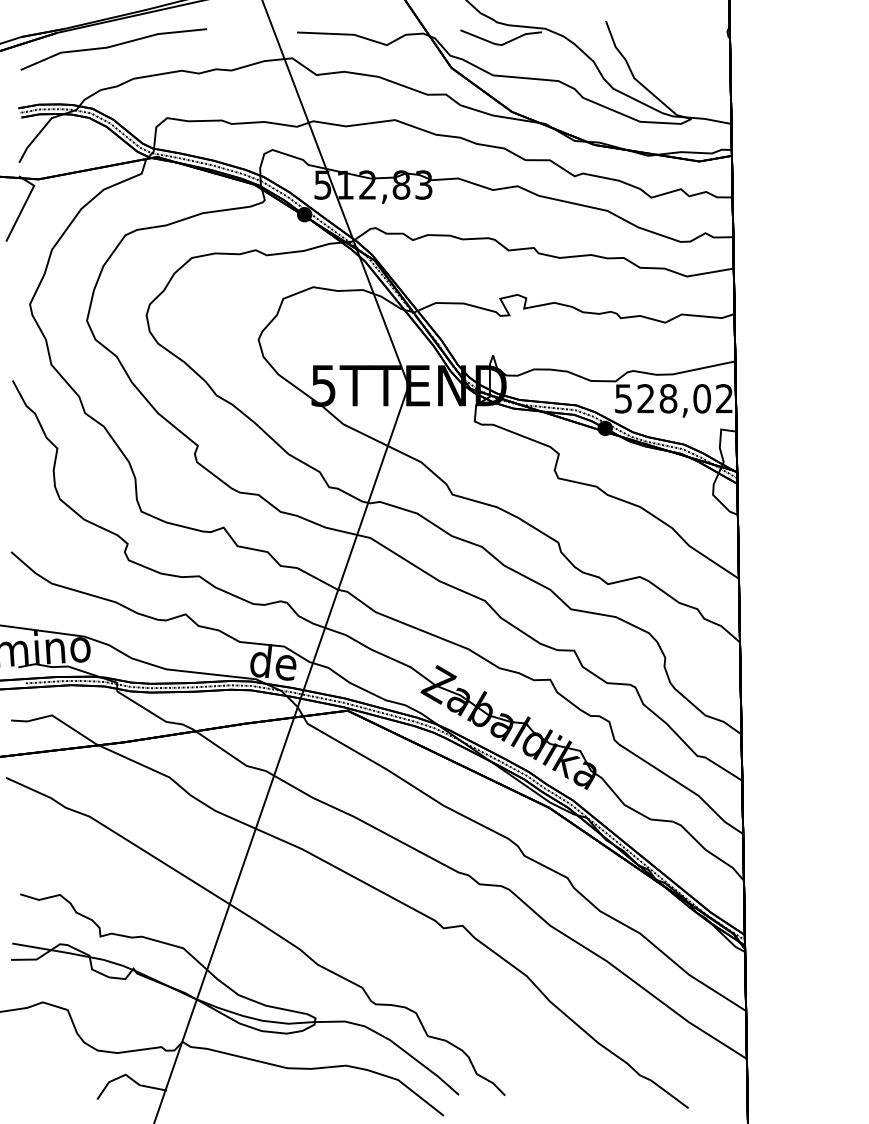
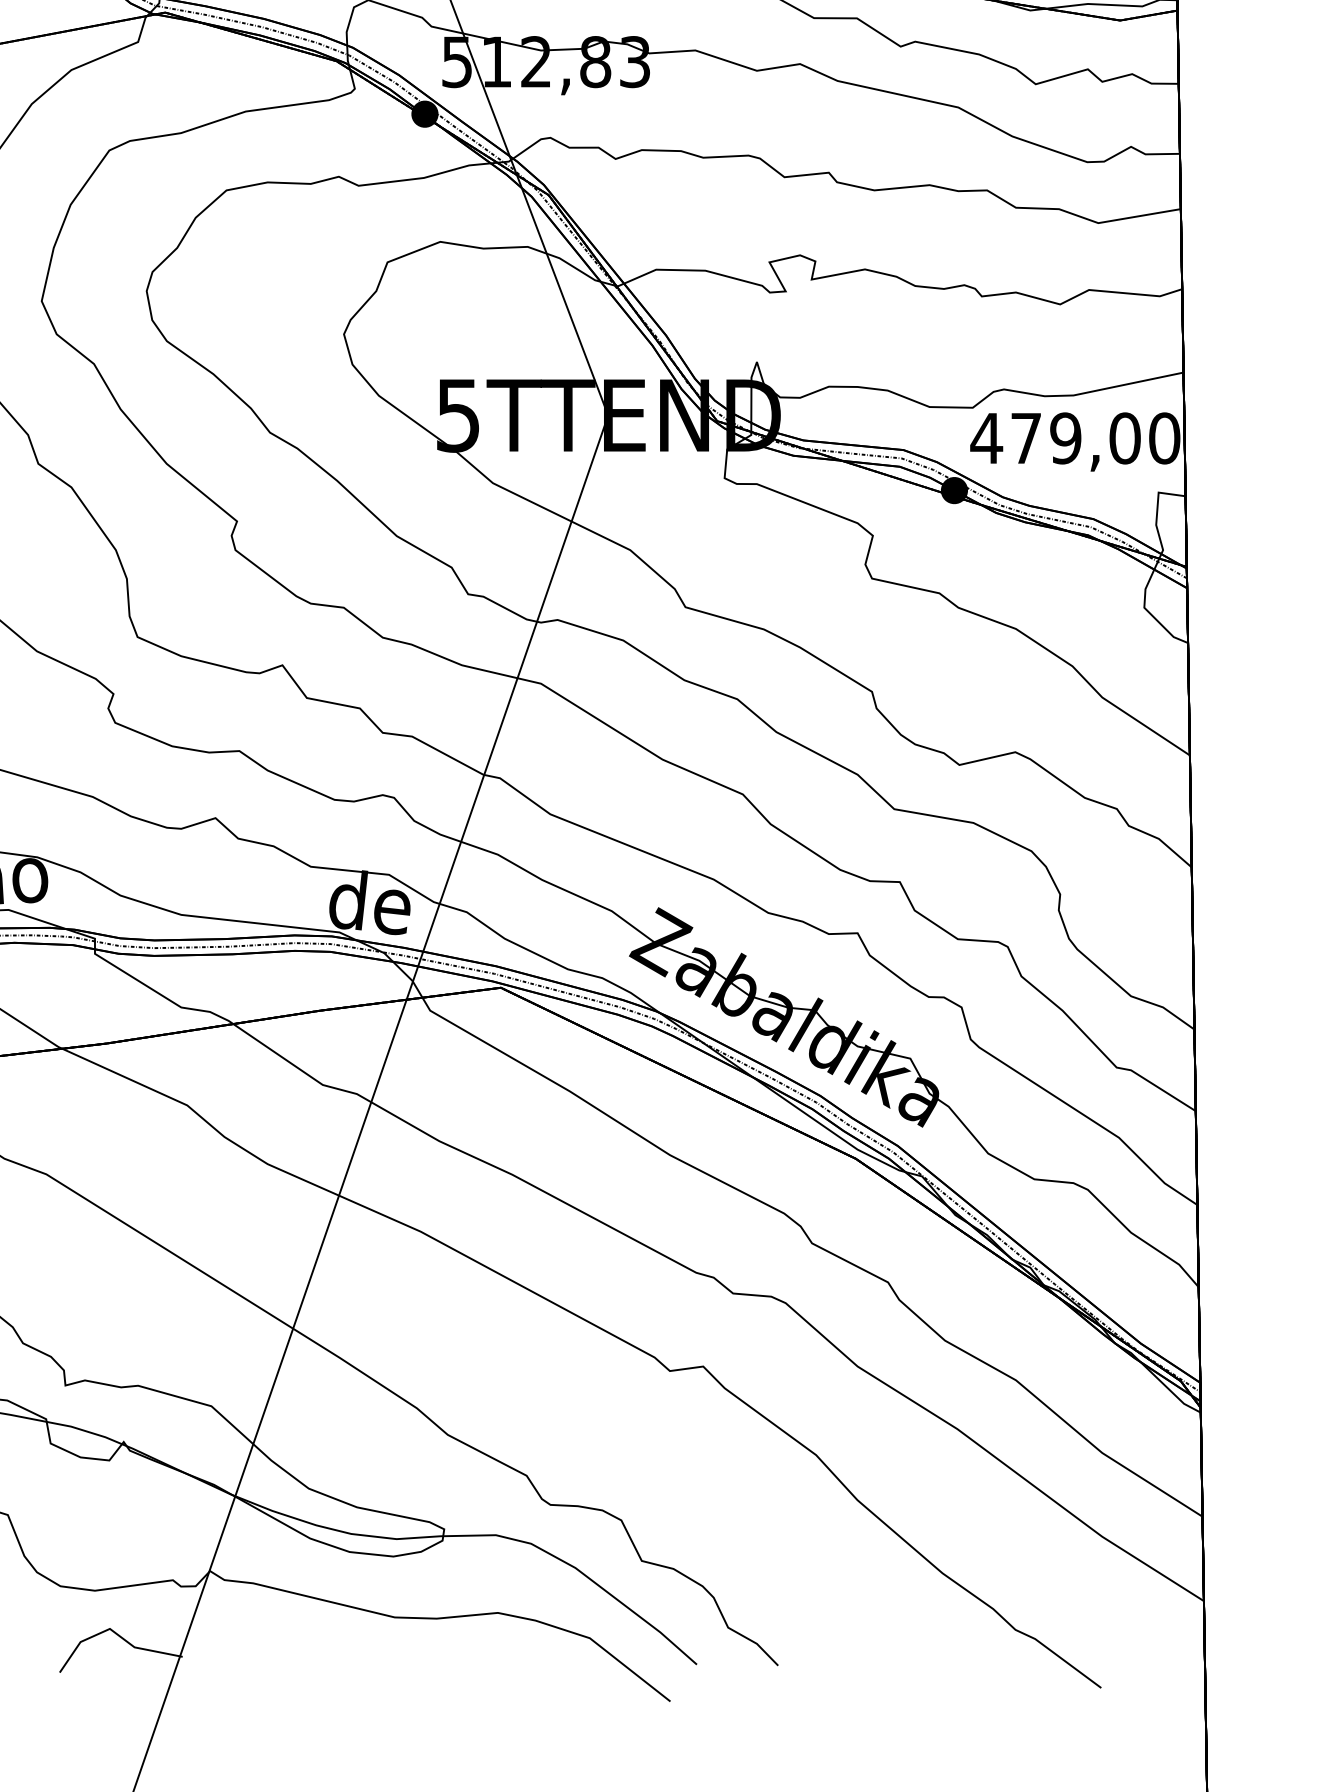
text: (673, 398) -> (1074, 437), 528,02 -> 479,00

